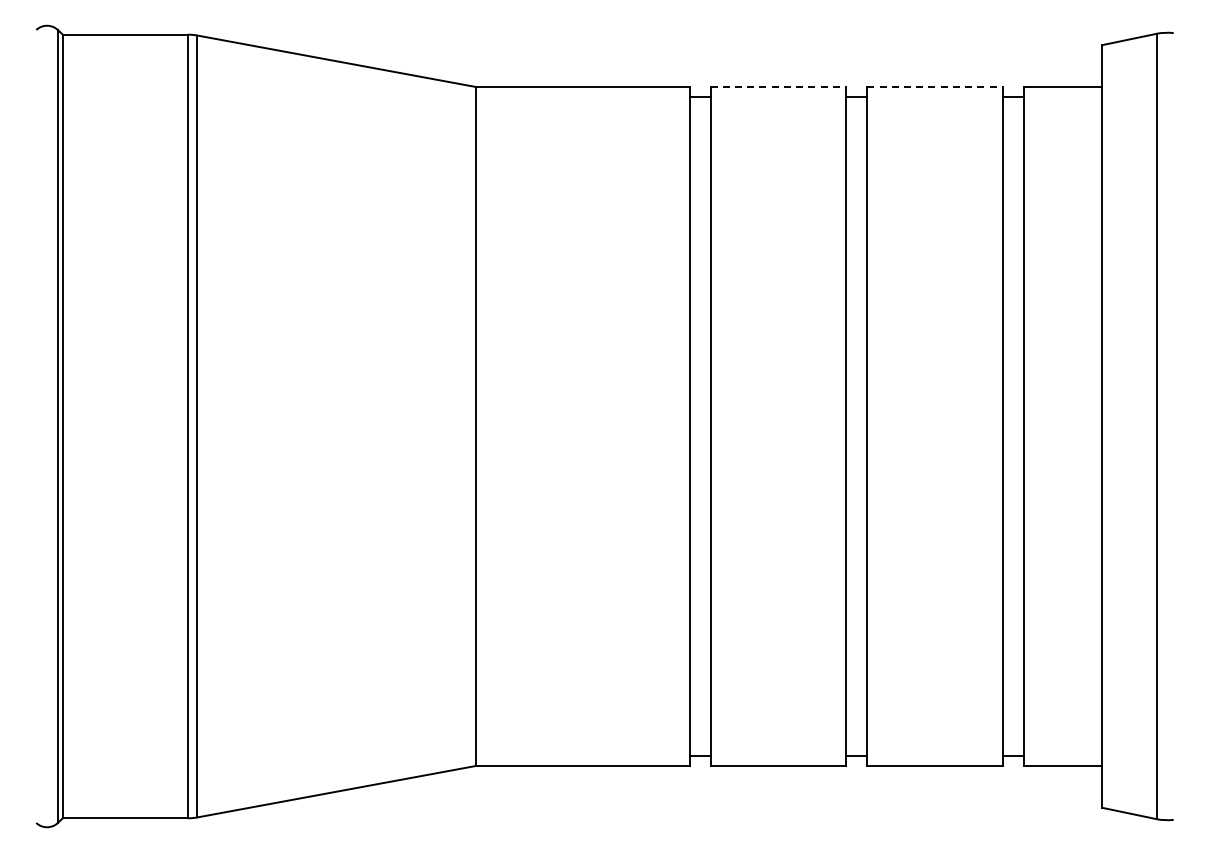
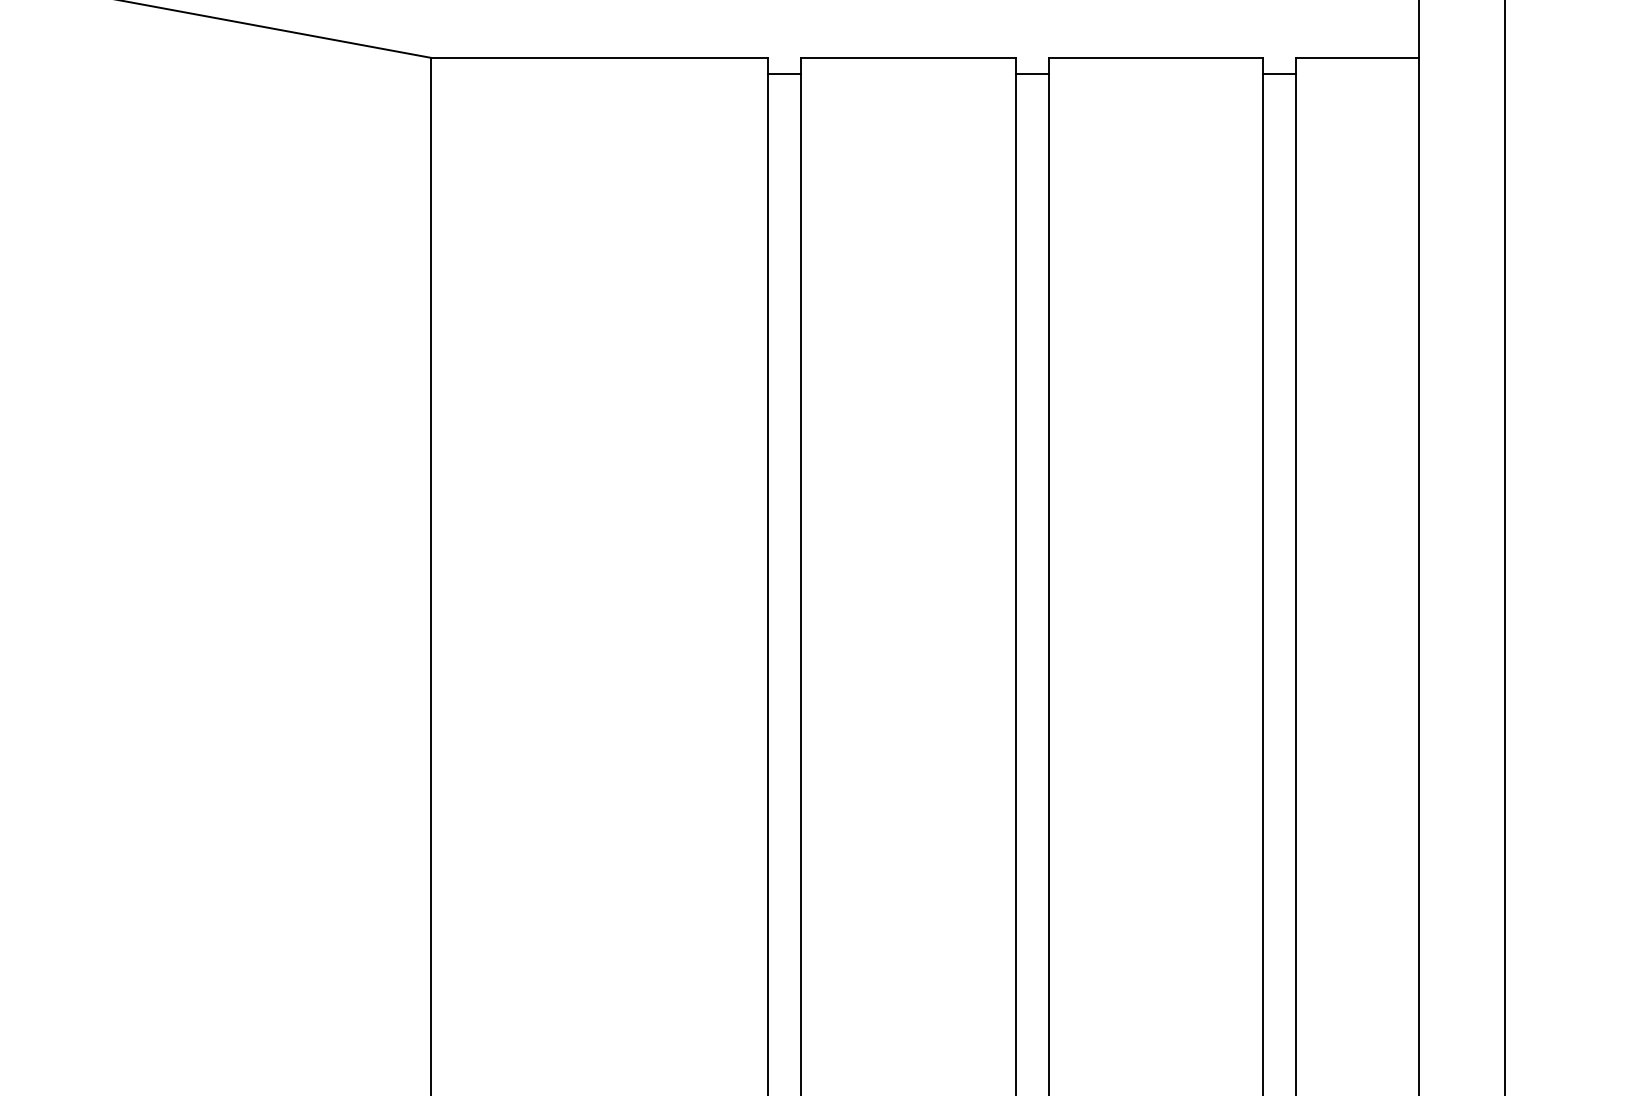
line: (778, 86) -> (908, 57), dashed -> solid
line: (935, 86) -> (1156, 57), dashed -> solid

